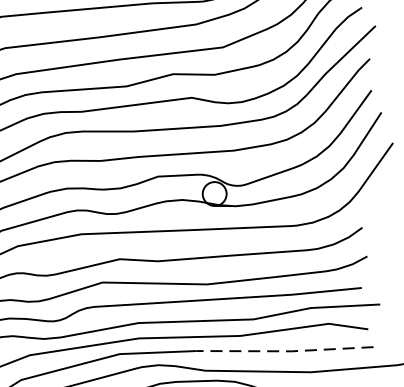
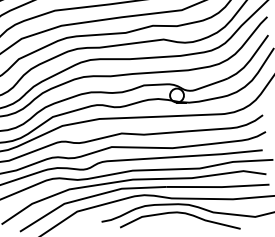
line: (284, 351) -> (217, 187), dashed -> solid

